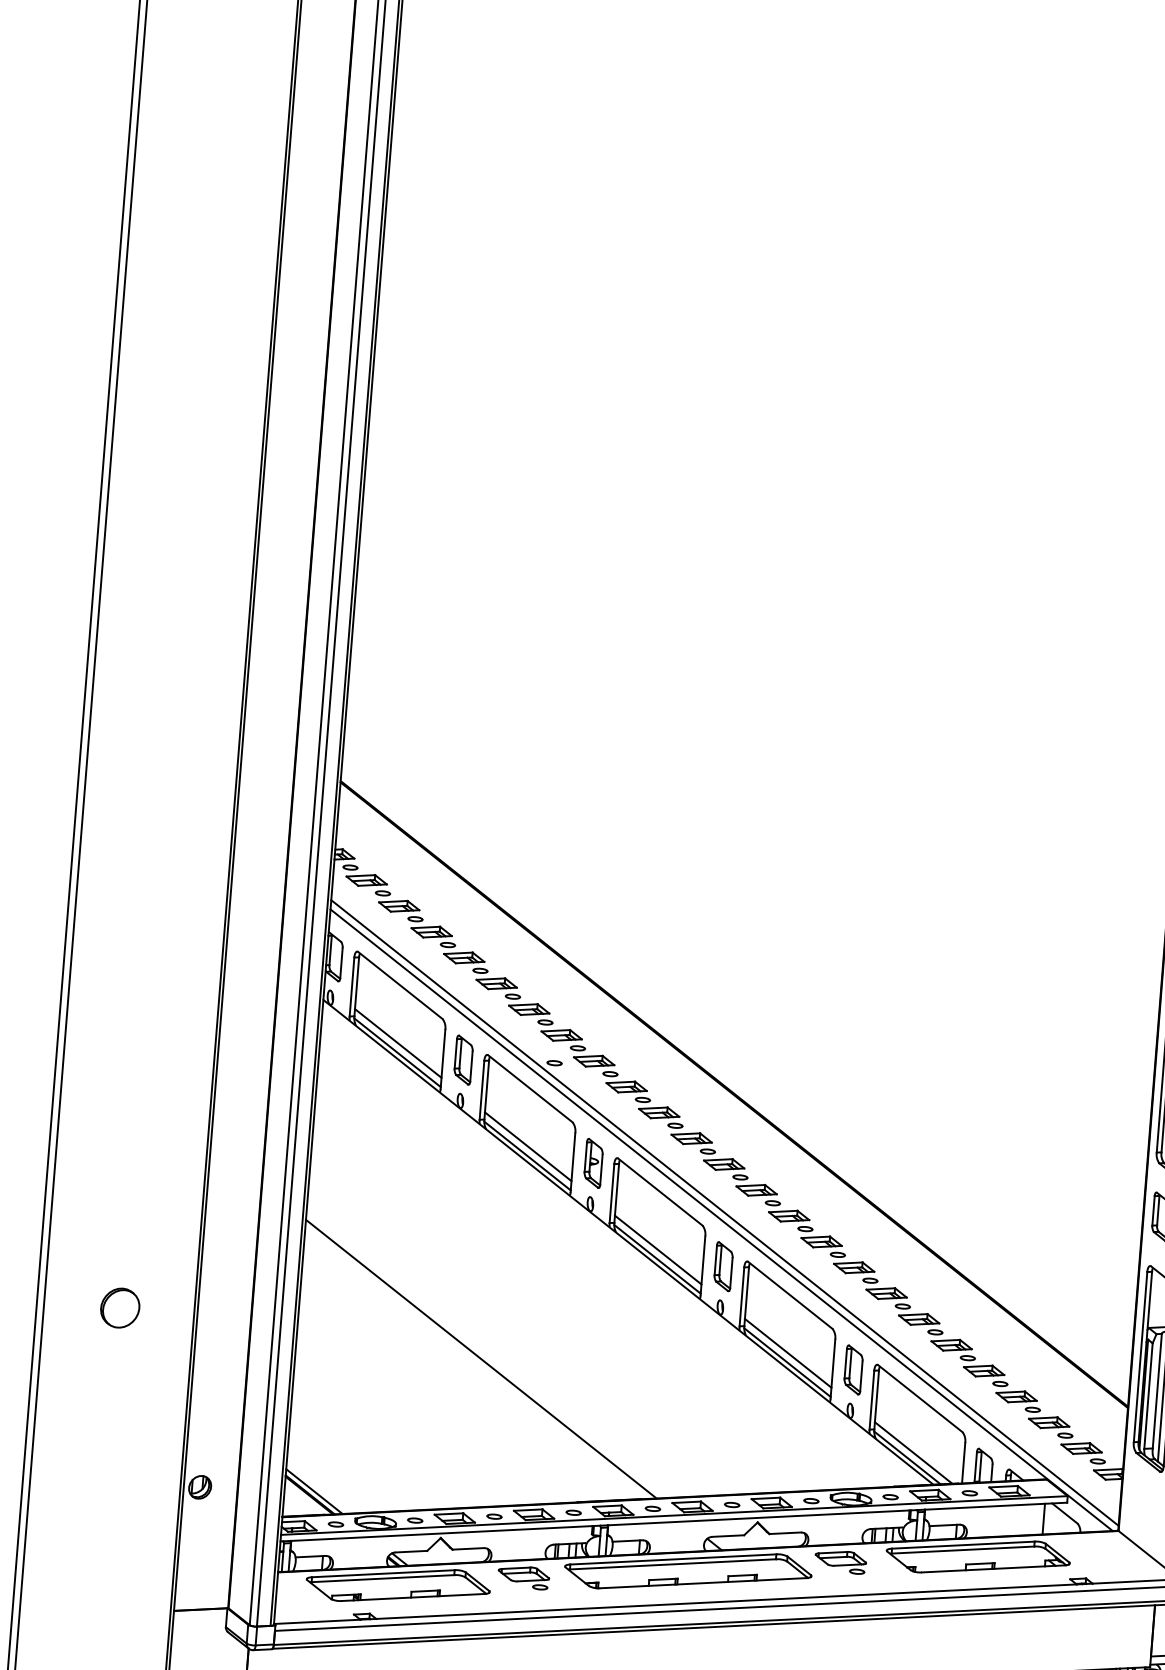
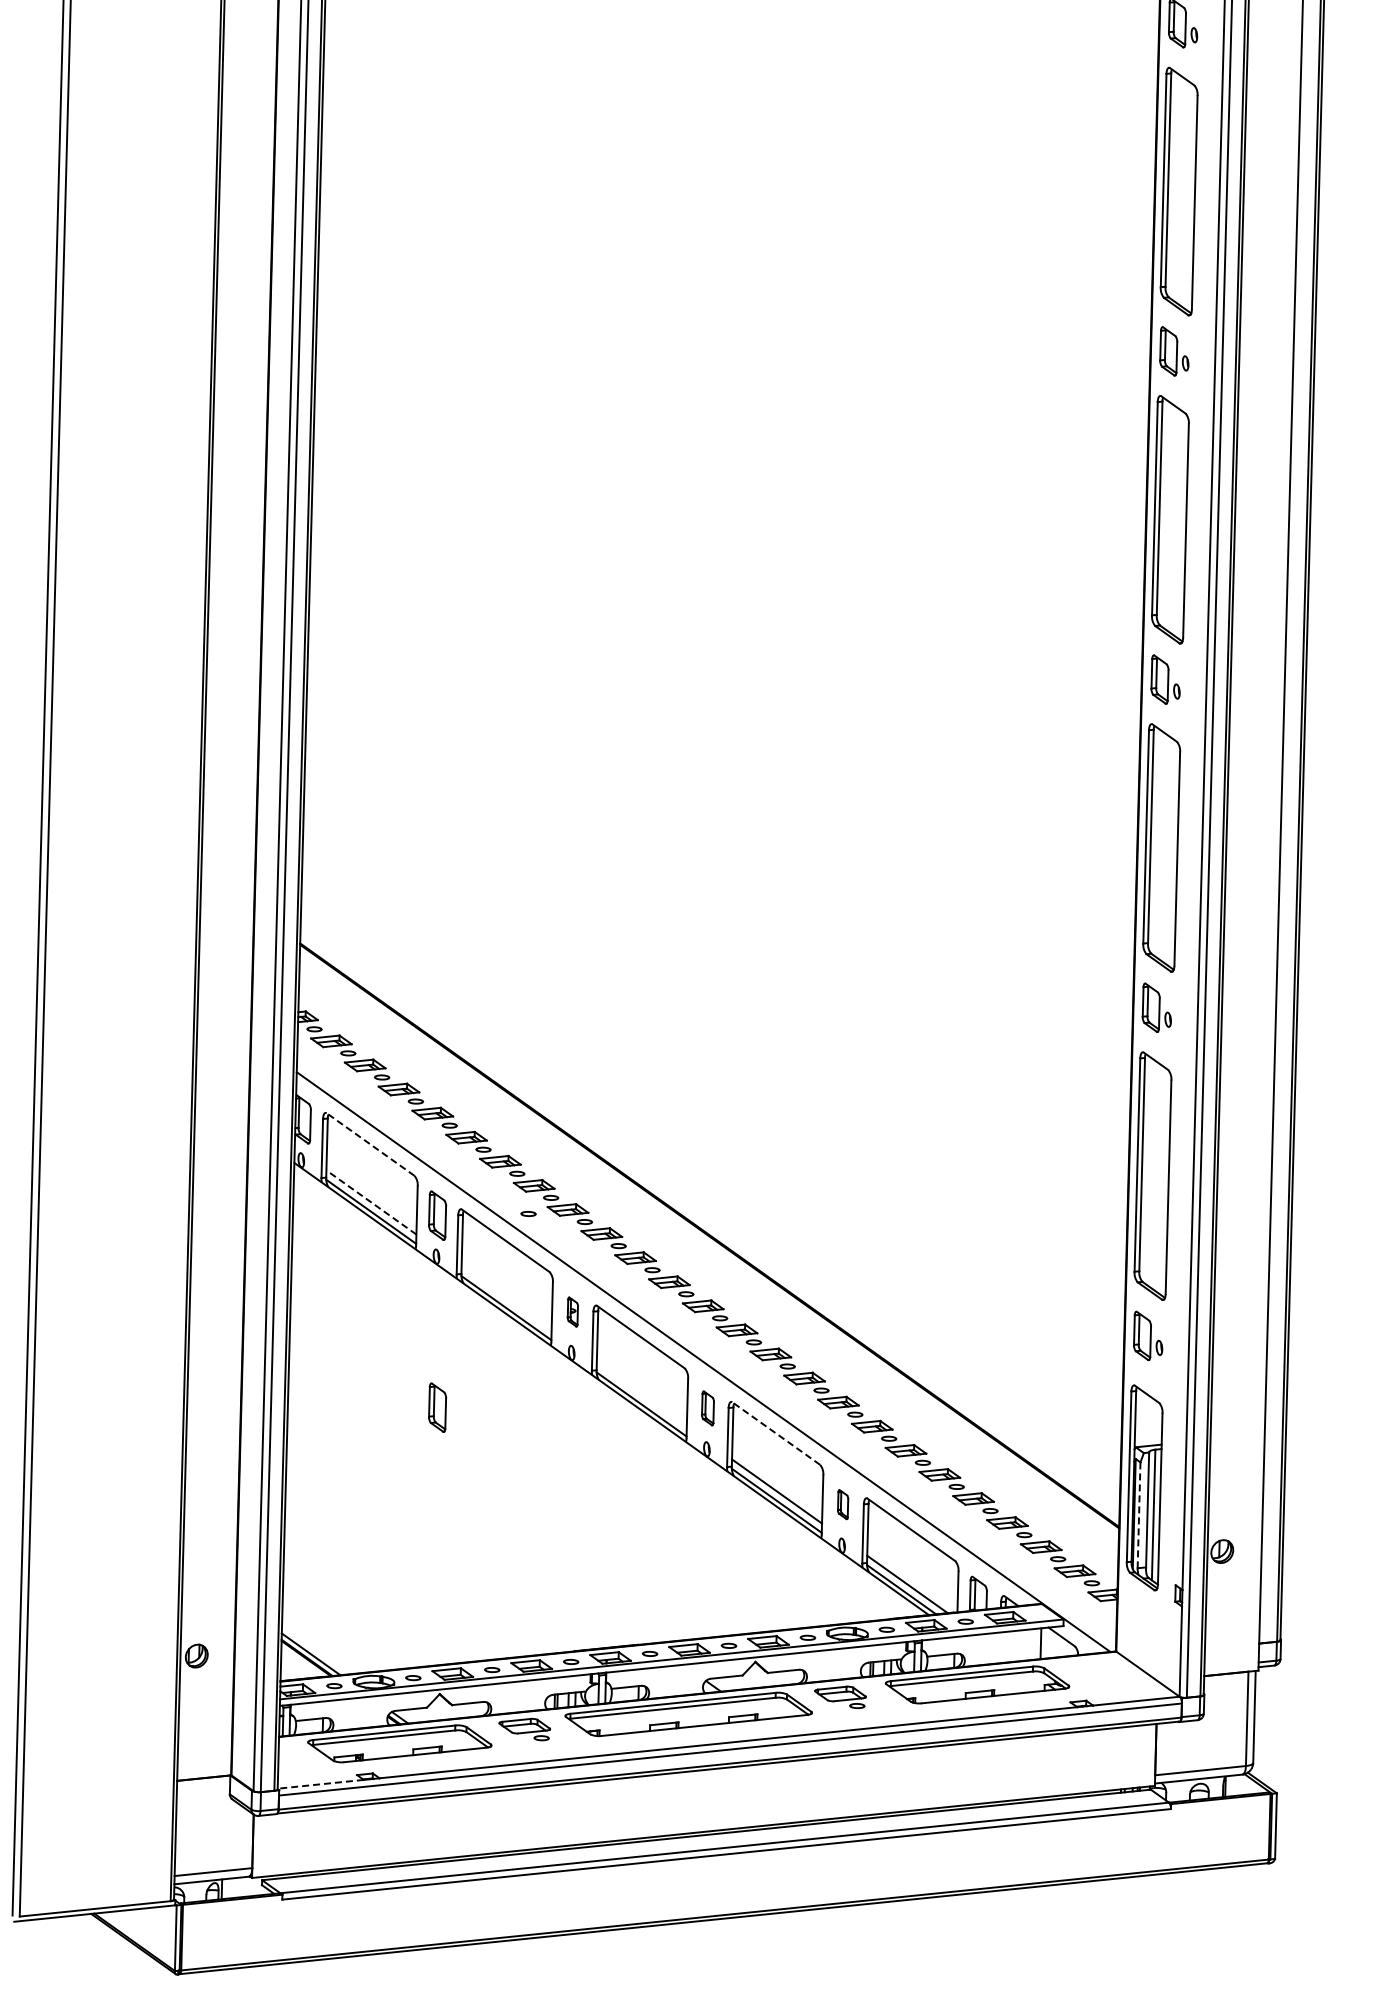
line: (400, 985) -> (370, 1144), solid -> dashed
line: (398, 1043) -> (371, 1202), solid -> dashed
line: (528, 1146) -> (506, 1298), removed
part: (593, 1162) -> (572, 1311), size x0.6
line: (724, 1212) -> (706, 1354), removed
line: (657, 1250) -> (641, 1395), removed
part: (453, 1251) -> (437, 1407), added
part: (723, 1266) -> (707, 1408), size x0.7
line: (790, 1295) -> (776, 1433), solid -> dashed
part: (120, 1307) -> (107, 1480), removed
line: (480, 1359) -> (470, 1513), removed
part: (852, 1369) -> (842, 1504), size x0.6
line: (1148, 1396) -> (1139, 1515), solid -> dashed
line: (316, 1622) -> (320, 1784), solid -> dashed

